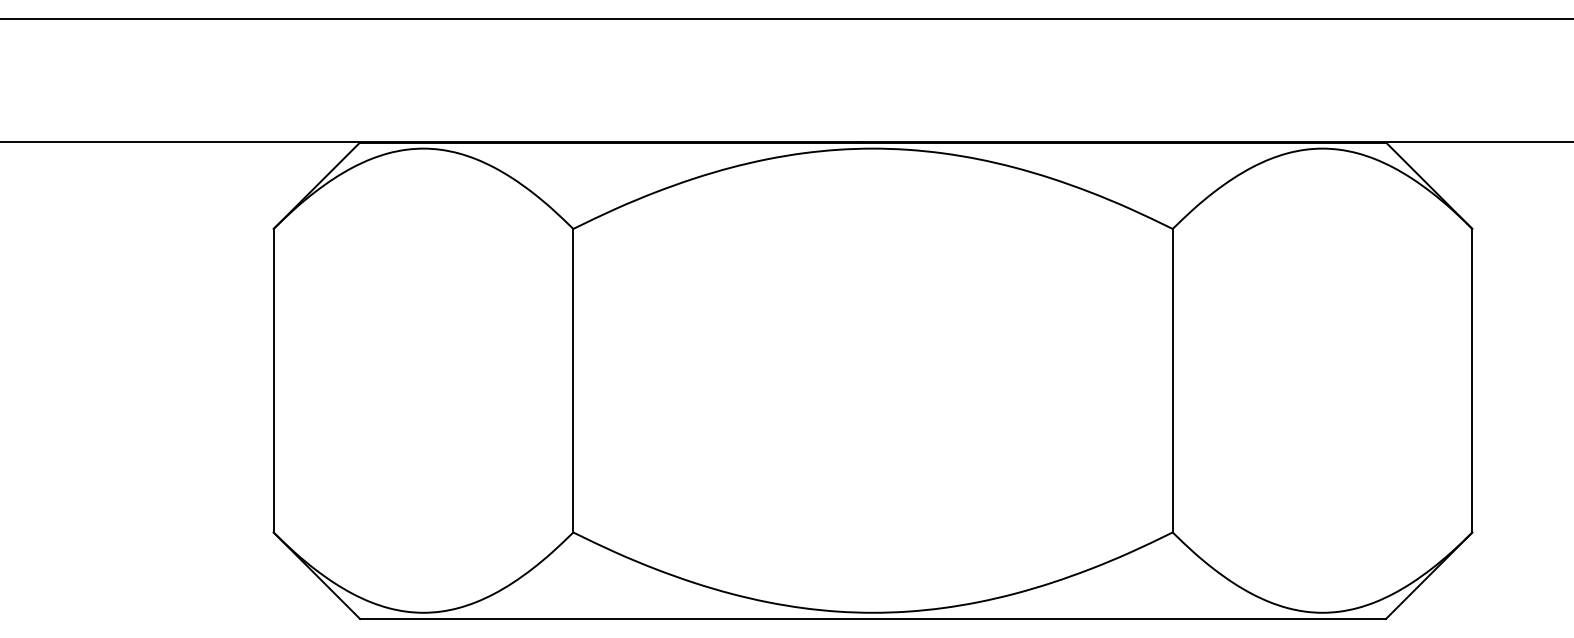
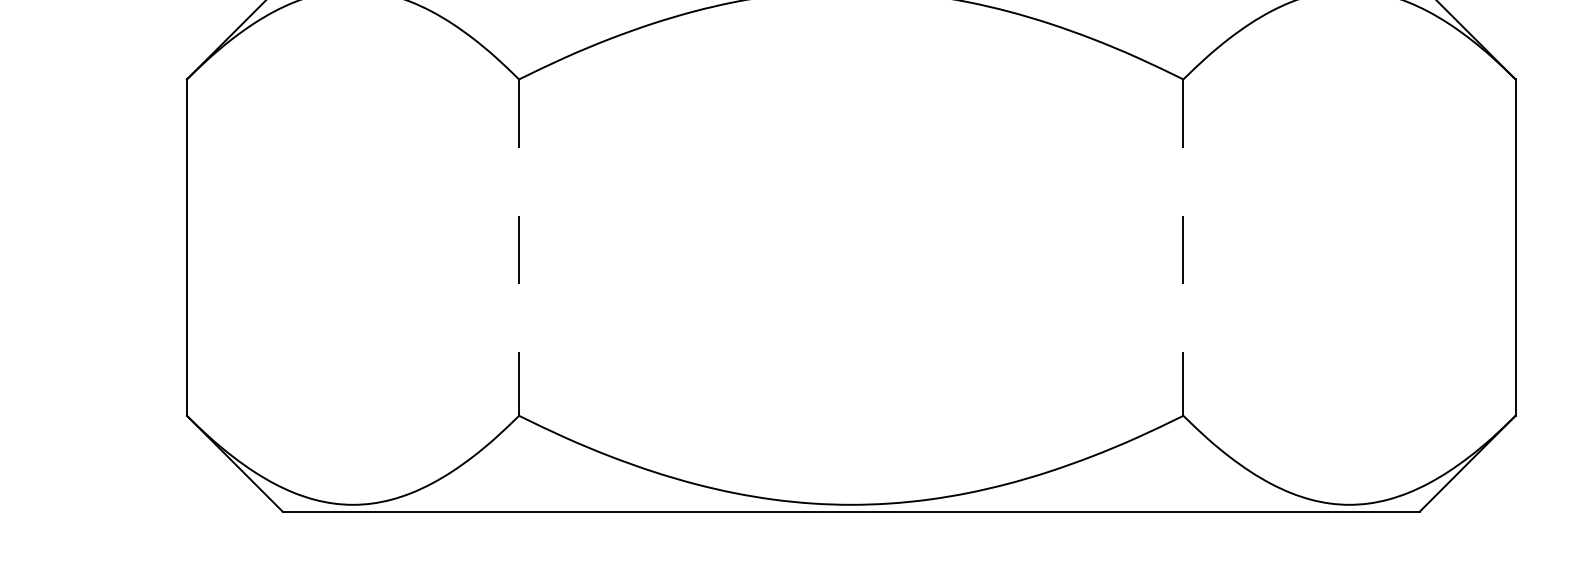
line: (573, 380) -> (519, 247), solid -> dashed
line: (1172, 380) -> (1183, 247), solid -> dashed

